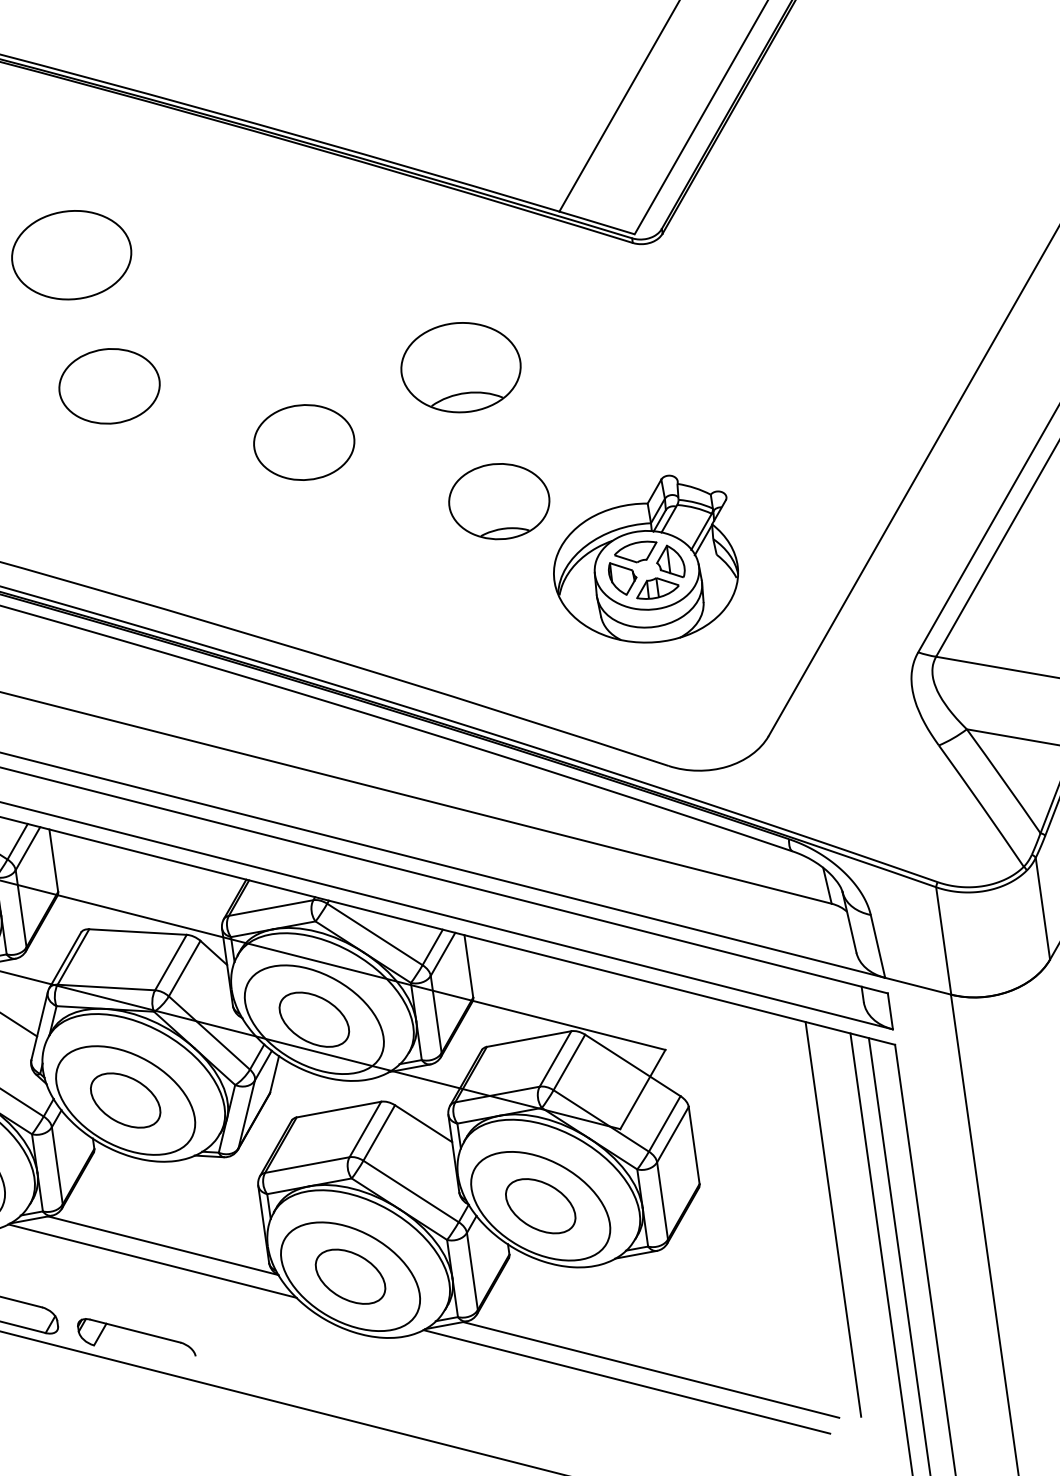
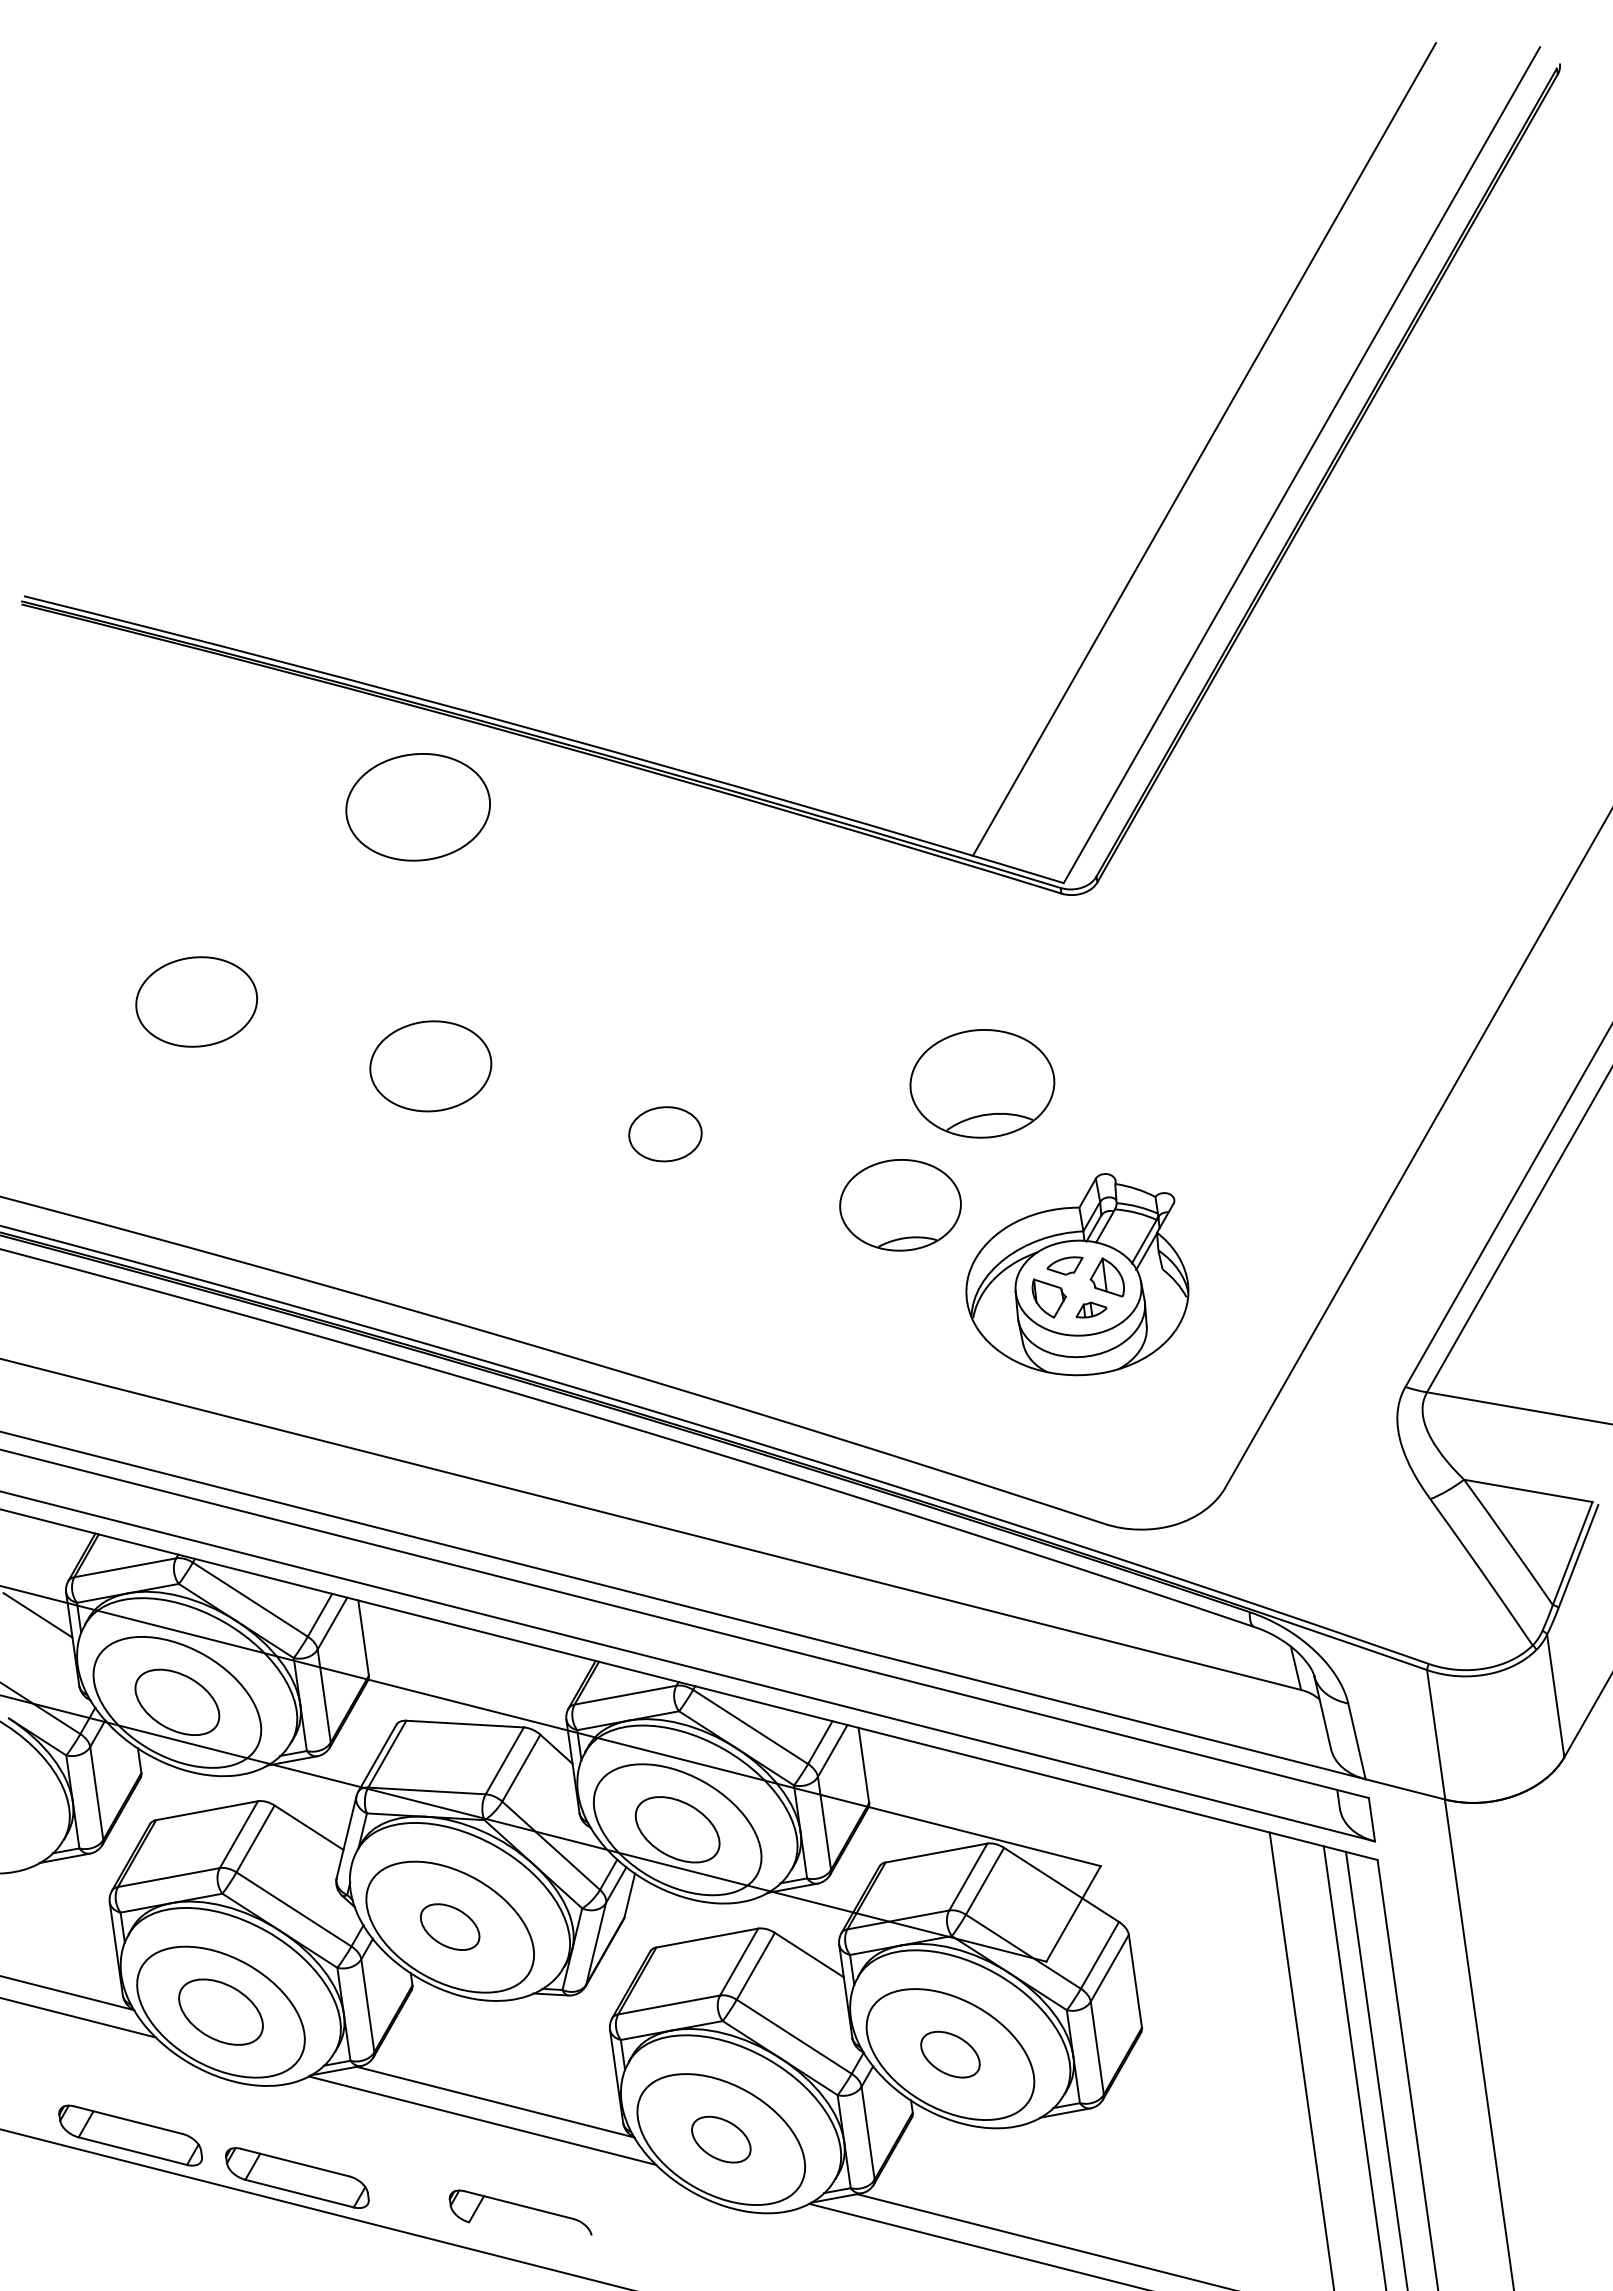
part: (71, 255) -> (417, 807), moved
part: (461, 367) -> (982, 1083), moved
part: (304, 442) -> (665, 1134), size x0.6
part: (635, 551) -> (1064, 1265), size x0.7
part: (657, 588) -> (1091, 1309), size x0.6
part: (125, 1099) -> (449, 1926), size x0.7
part: (540, 1206) -> (950, 2054), size x0.7
part: (350, 1276) -> (721, 2139), size x0.7
part: (136, 1337) -> (520, 2212), moved

